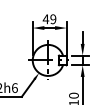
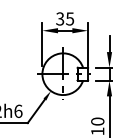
text: (49, 19) -> (64, 19), 49 -> 35

